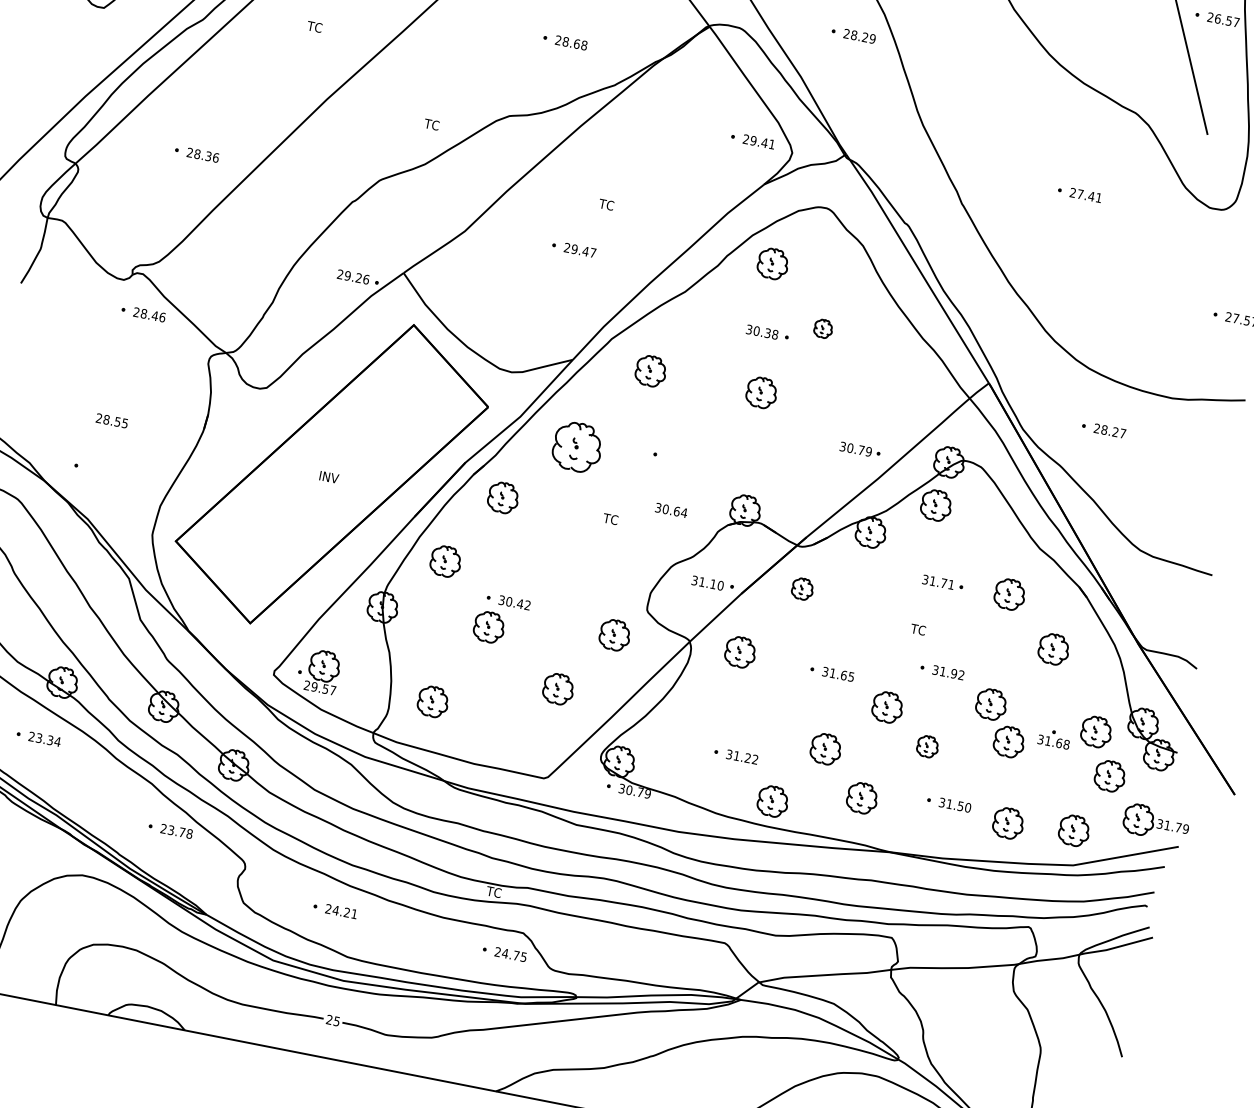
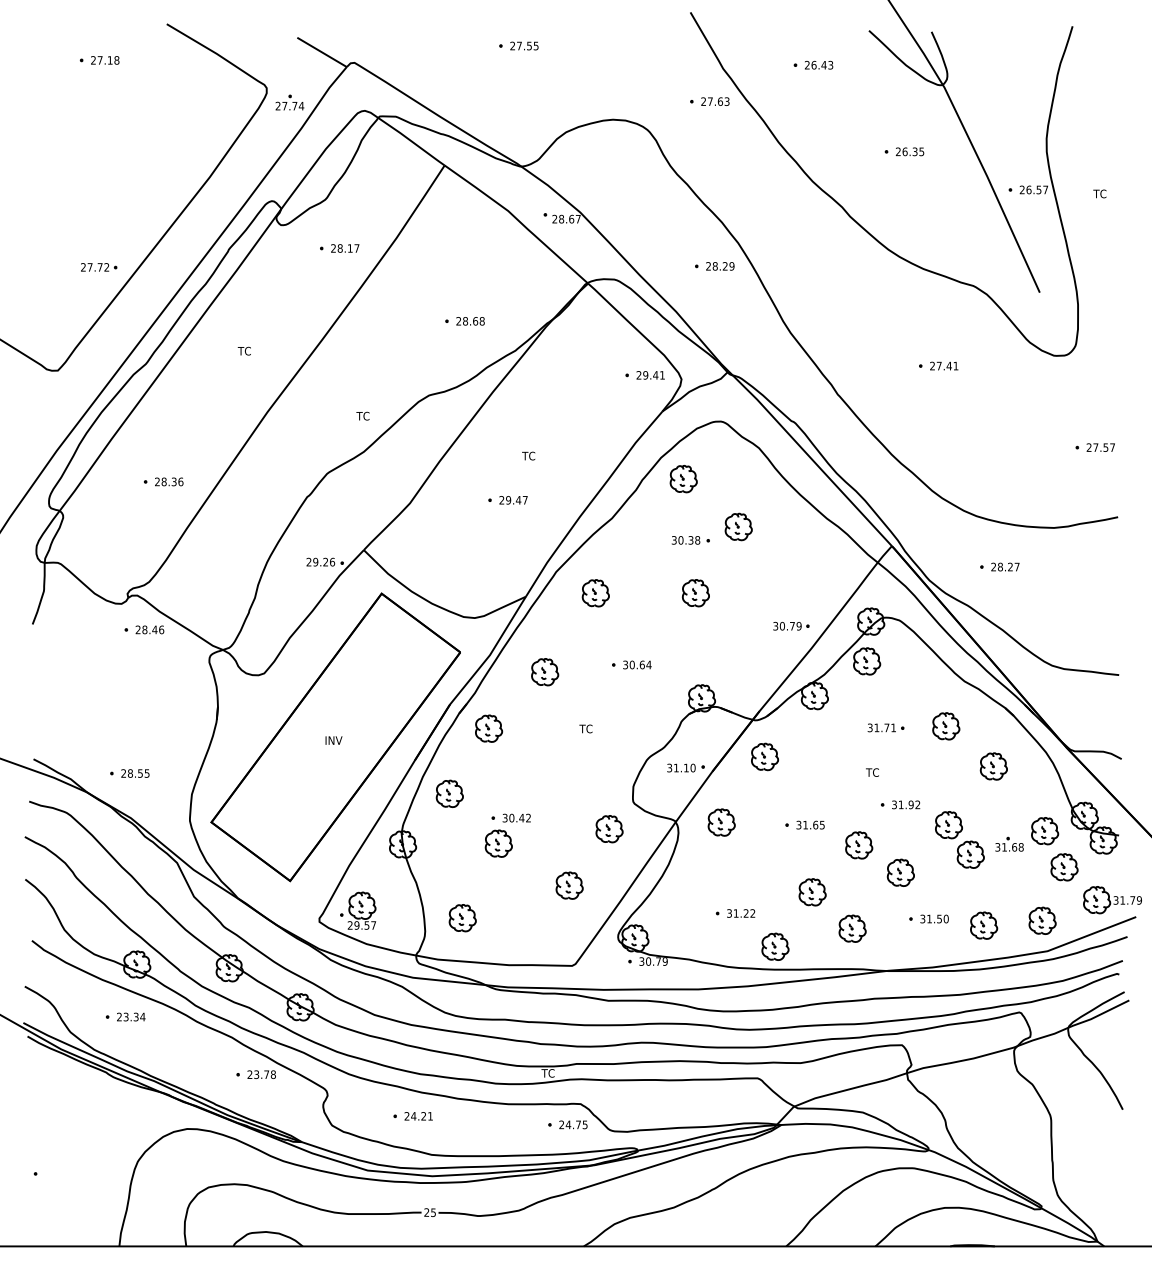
part: (823, 328) -> (738, 526), size x1.67
text: (112, 420) -> (135, 773), moved
part: (578, 447) -> (545, 672), size x0.62
text: (671, 509) -> (637, 664), moved
part: (802, 588) -> (764, 756), size x1.43
part: (927, 746) -> (900, 872), size x1.43

